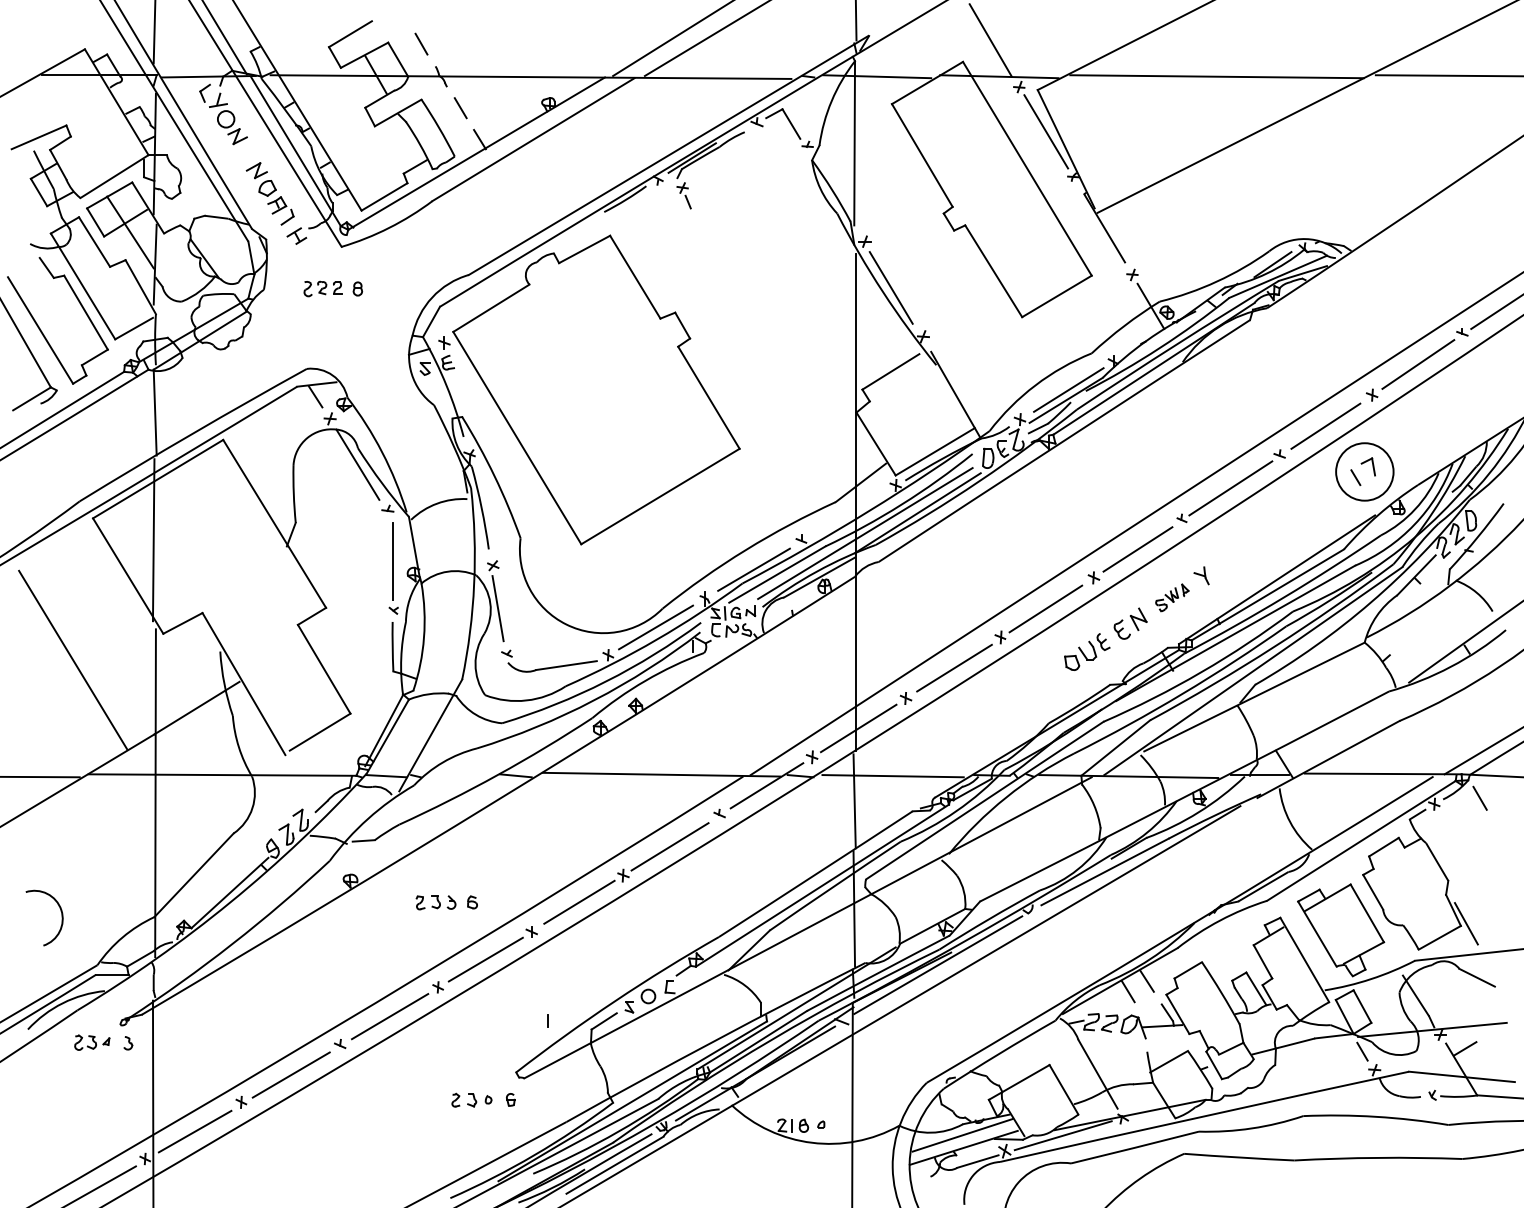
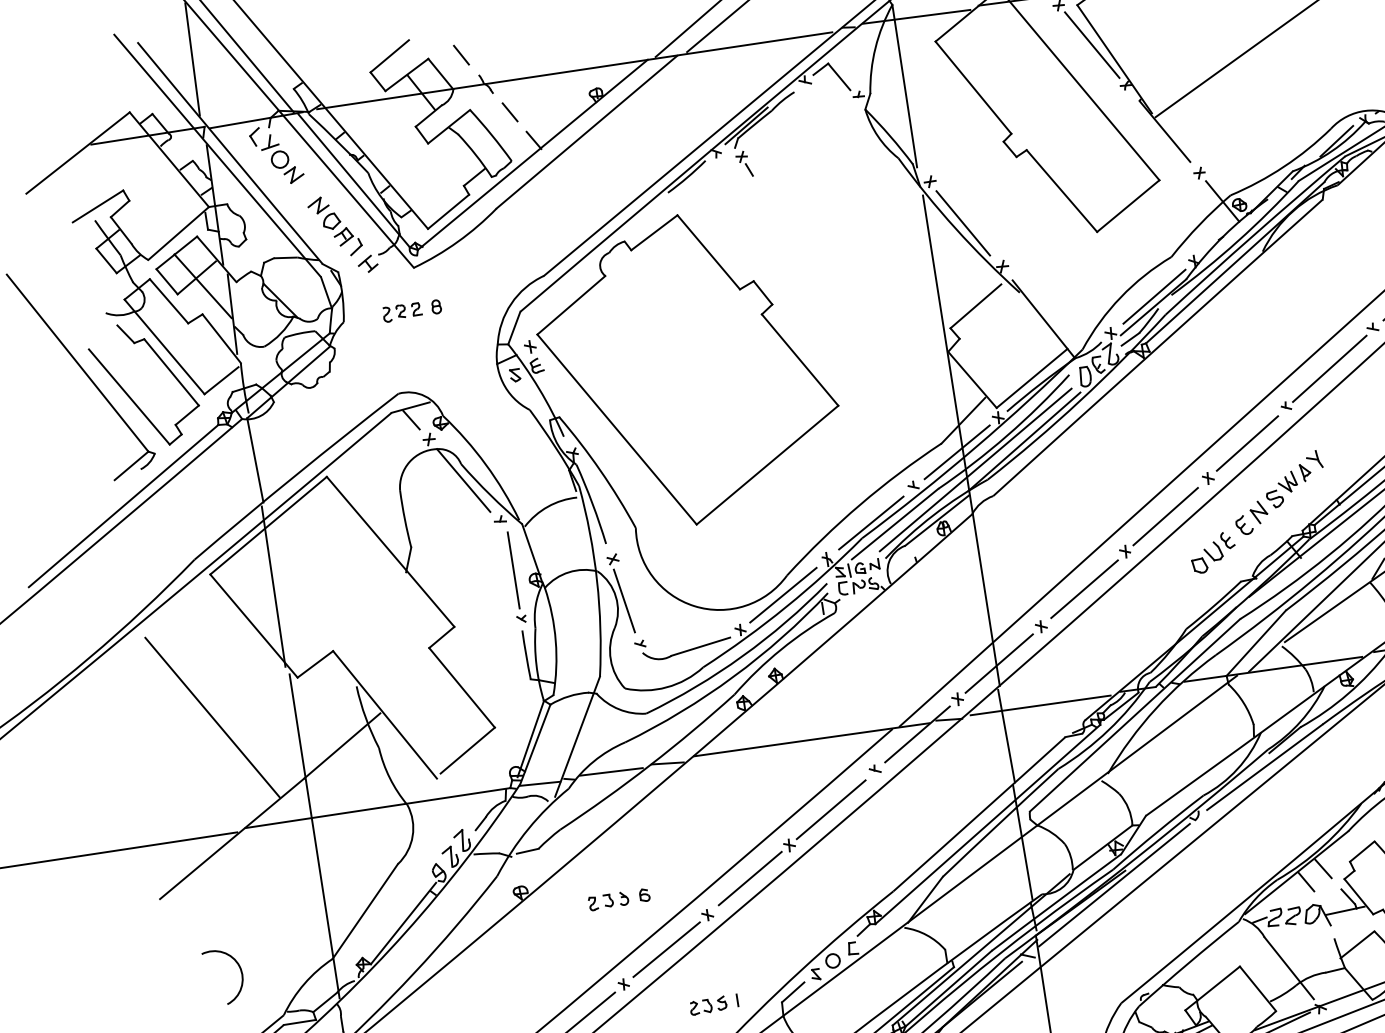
line: (849, 512) -> (956, 451), added
part: (1172, 597) -> (1289, 485), size x1.43
line: (458, 775) -> (611, 772), added
part: (518, 1021) -> (708, 1005), added

